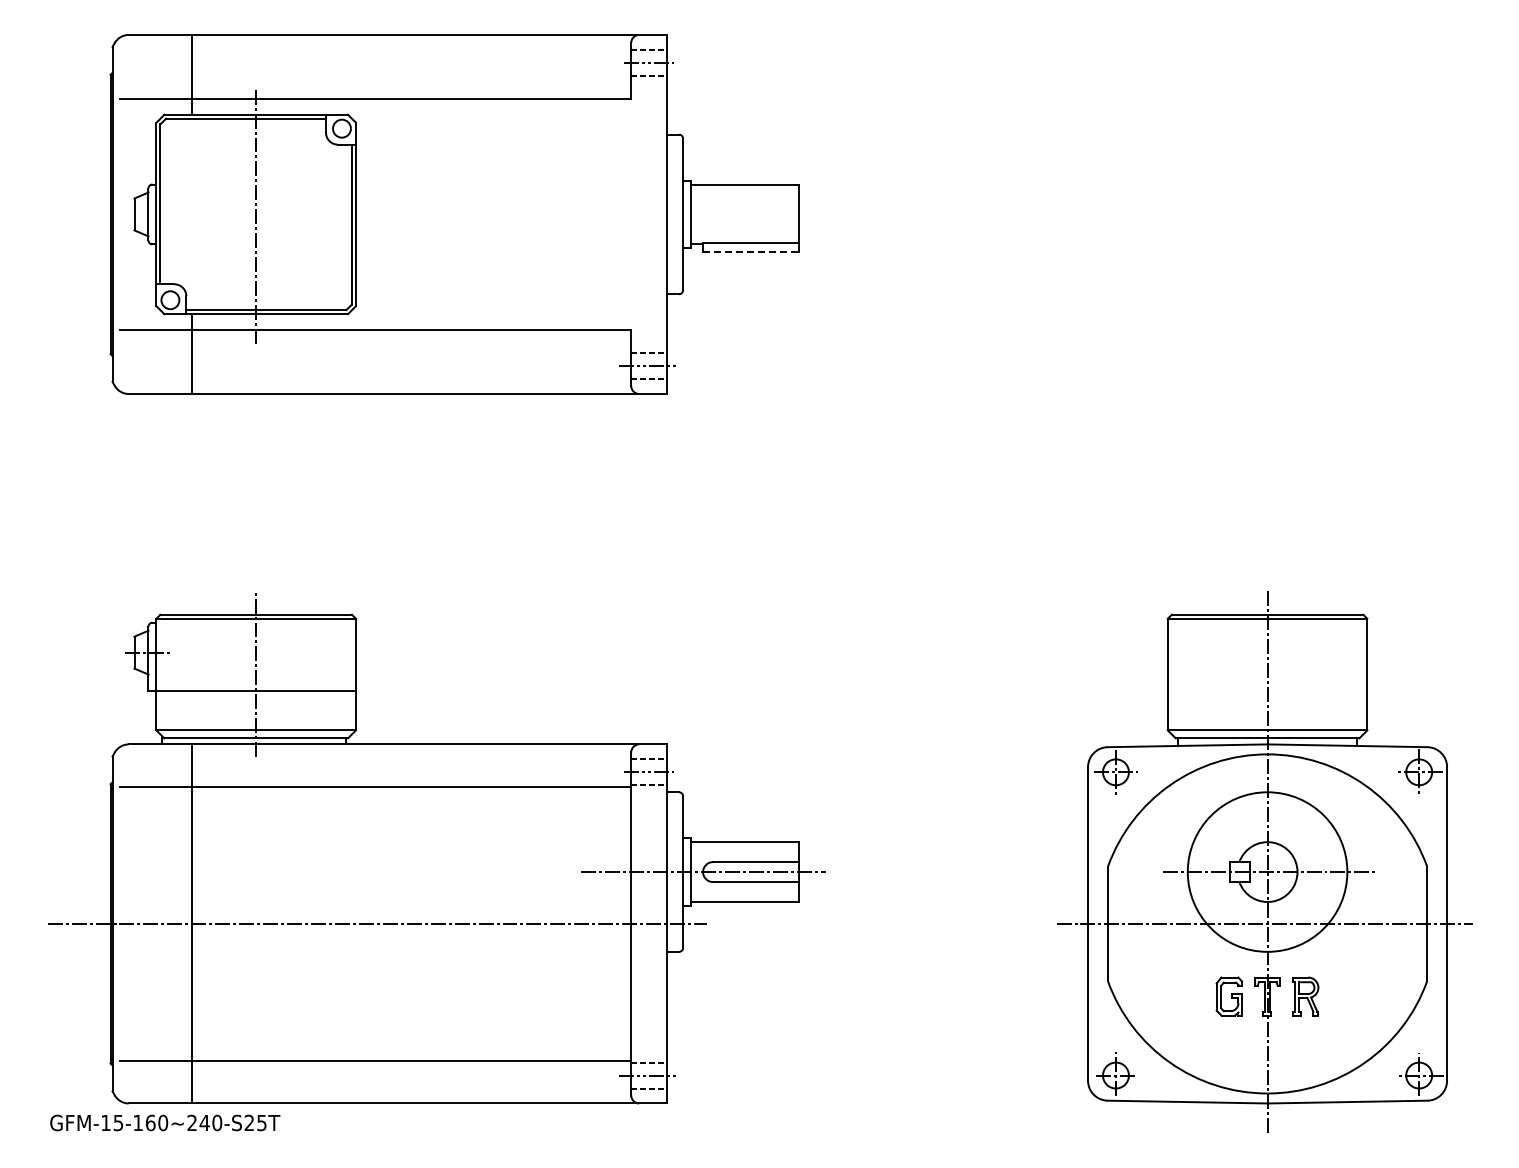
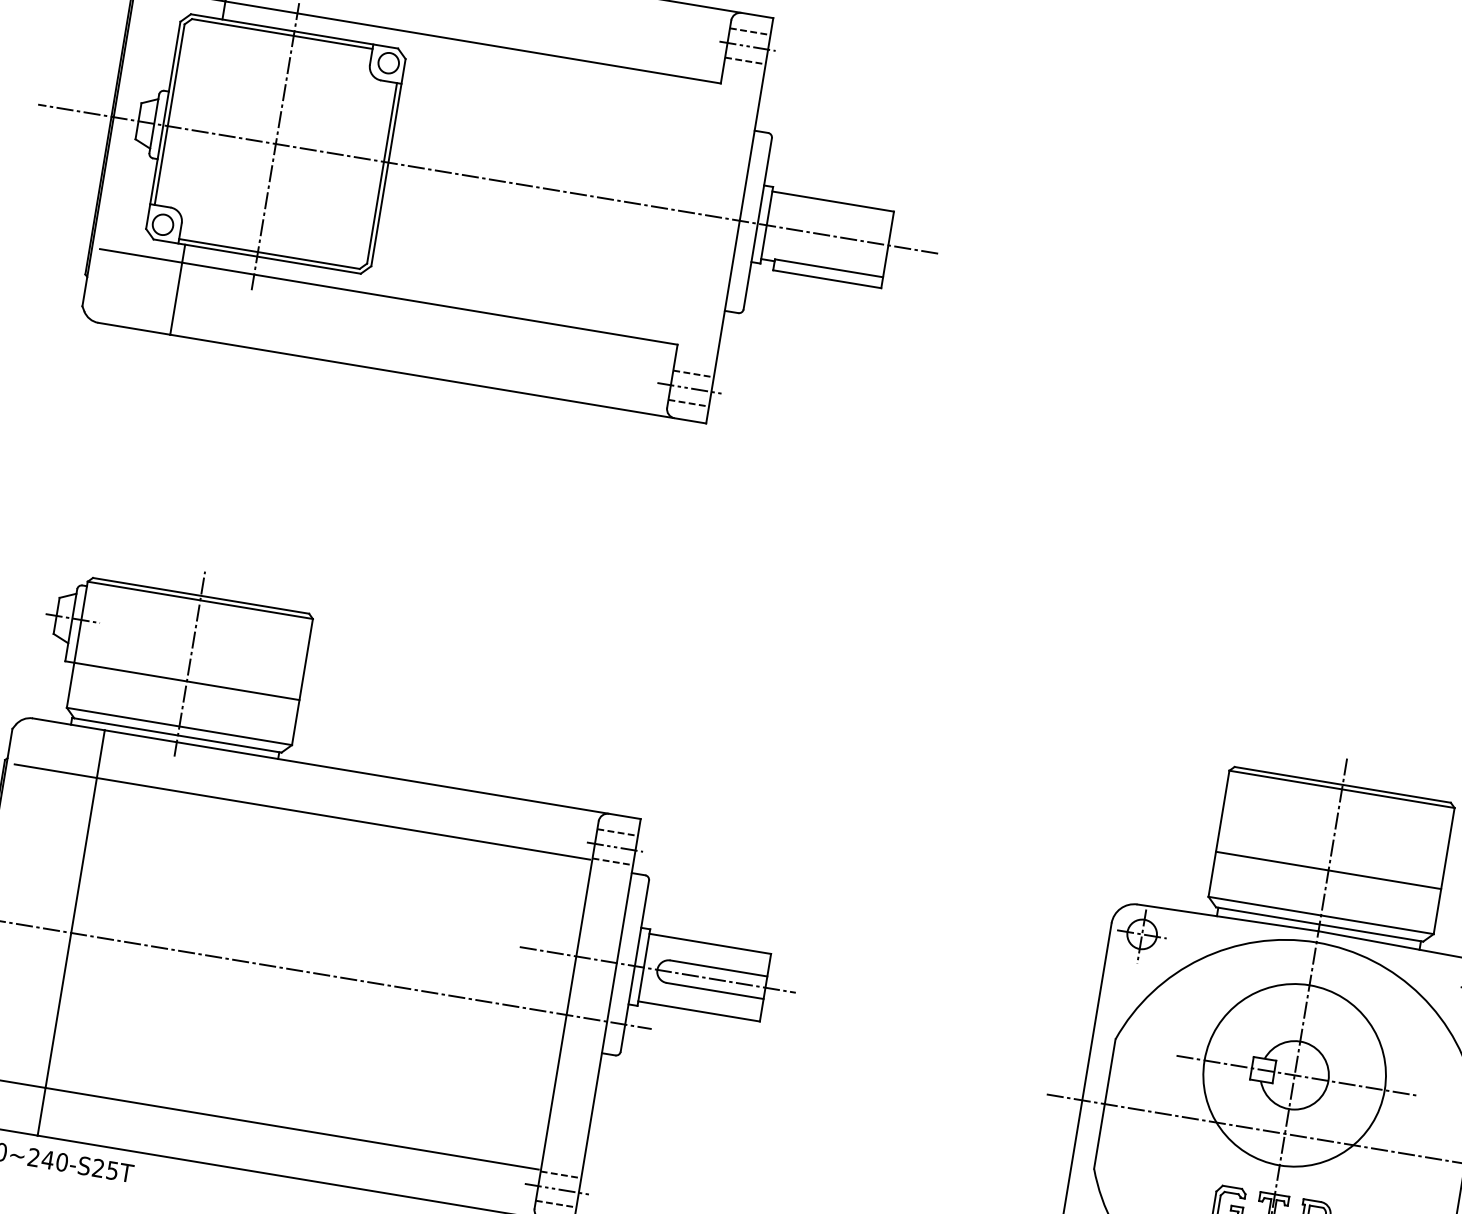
line: (443, 214) -> (487, 179), added
line: (750, 252) -> (826, 279), dashed -> solid
line: (1267, 690) -> (1328, 870), added

